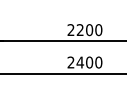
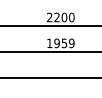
text: (84, 62) -> (60, 43), 2400 -> 1959

